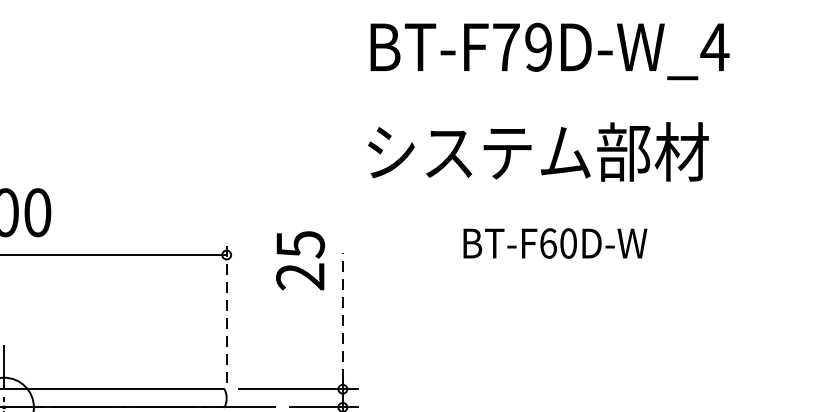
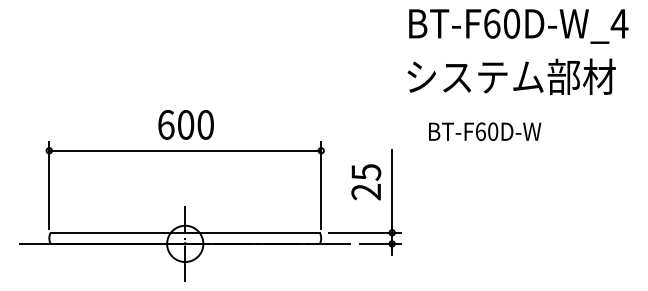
text: (523, 46) -> (502, 23), BT-F79D-W_4 -> BT-F60D-W_4
text: (538, 151) -> (511, 76), moved
text: (556, 243) -> (485, 131), moved
text: (300, 261) -> (366, 182), moved
line: (227, 311) -> (321, 185), dashed -> solid
line: (343, 316) -> (392, 188), dashed -> solid

